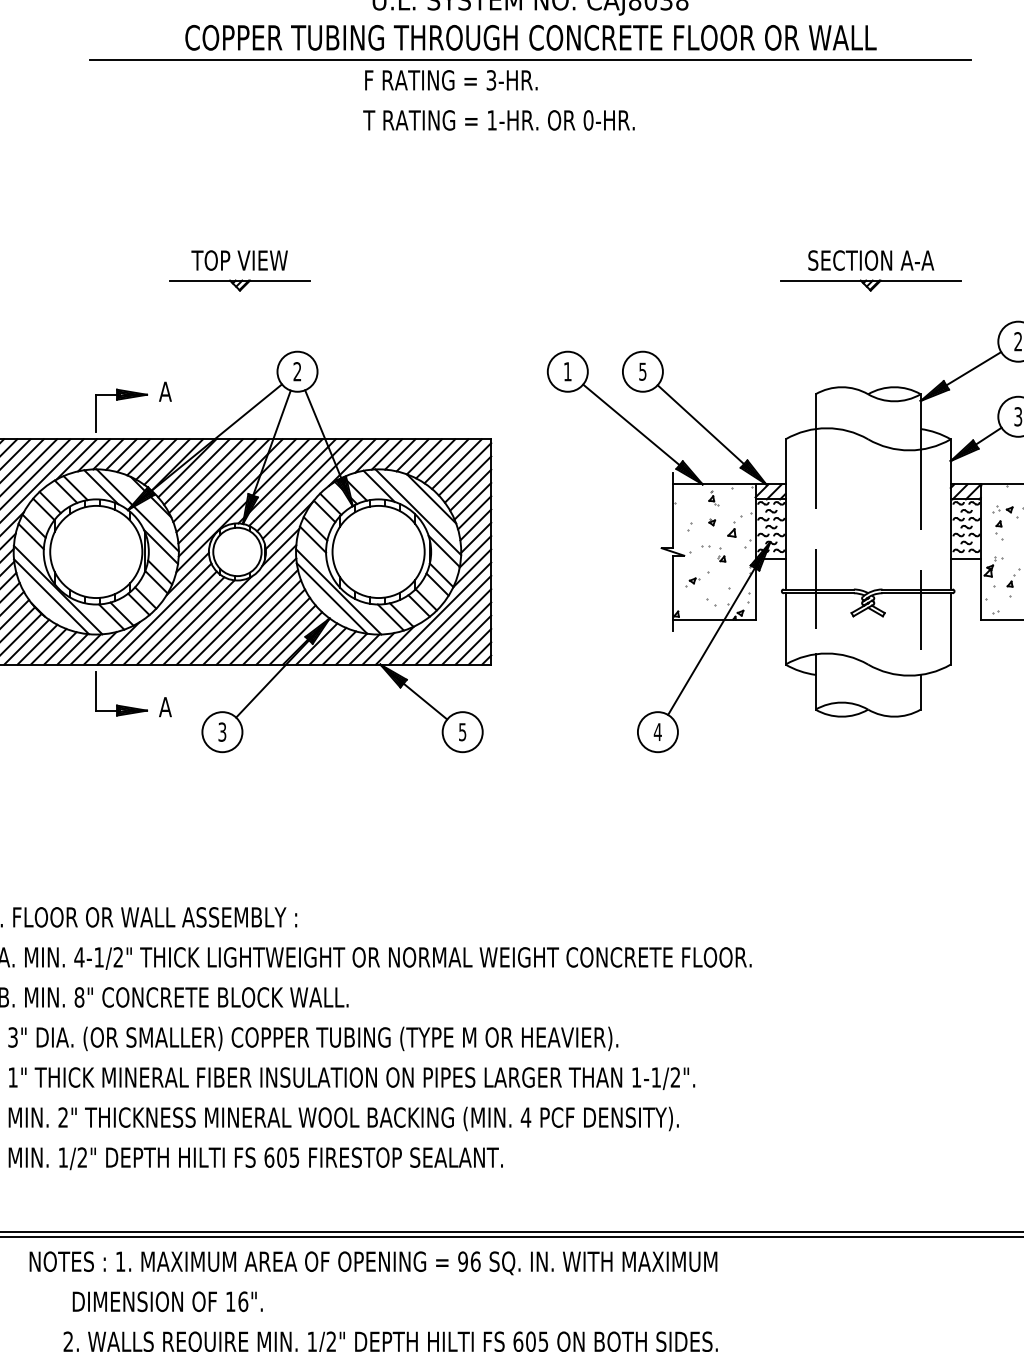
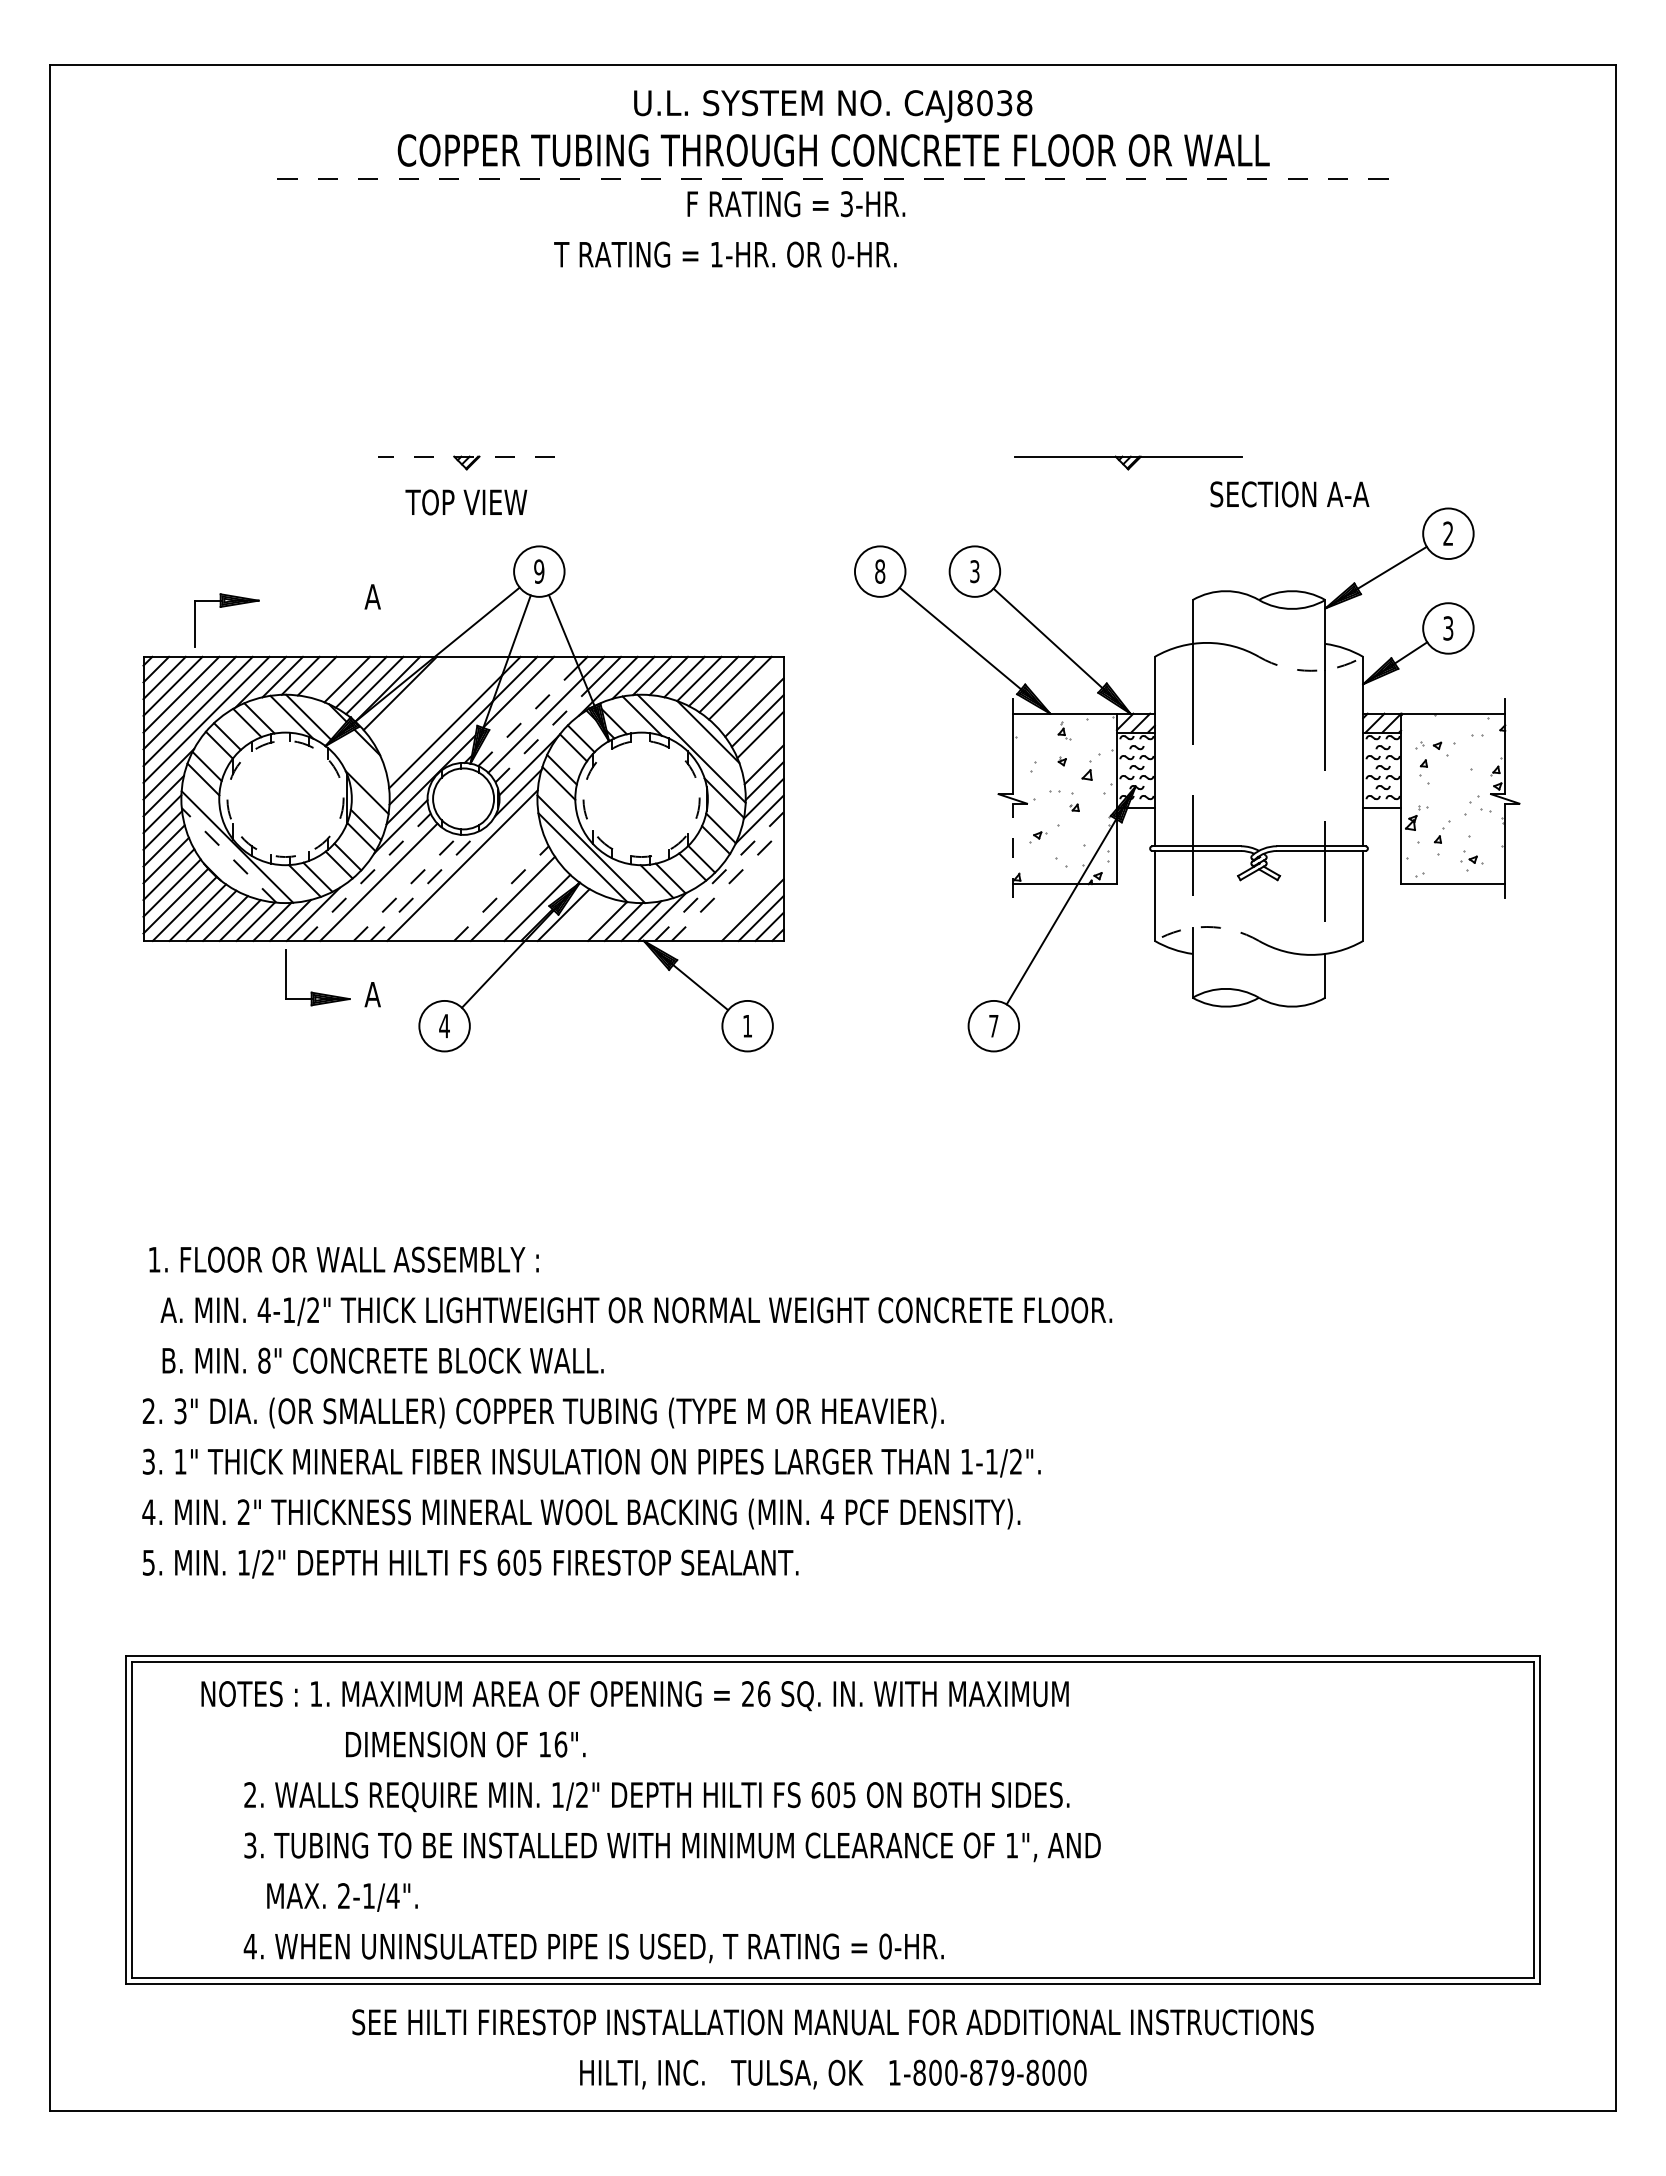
line: (530, 60) -> (833, 178), solid -> dashed
text: (451, 80) -> (796, 204), moved
text: (499, 120) -> (725, 254), moved
text: (239, 260) -> (466, 502), moved
text: (870, 260) -> (1289, 494), moved
line: (239, 280) -> (466, 456), solid -> dashed
part: (870, 285) -> (1128, 462), moved
text: (297, 371) -> (539, 571), 2 -> 9
text: (568, 371) -> (880, 571), 1 -> 8
text: (642, 371) -> (974, 571), 5 -> 3
part: (120, 400) -> (224, 607), moved
arc: (909, 450) -> (1311, 670), solid -> dashed
line: (133, 455) -> (332, 677), removed
line: (464, 469) -> (750, 694), removed
line: (196, 471) -> (412, 697), removed
line: (205, 475) -> (423, 702), removed
line: (285, 475) -> (524, 702), removed
line: (214, 480) -> (434, 708), removed
line: (222, 485) -> (444, 715), removed
line: (288, 486) -> (528, 716), solid -> dashed
line: (300, 501) -> (542, 735), solid -> dashed
line: (474, 512) -> (762, 749), removed
line: (156, 528) -> (361, 769), removed
circle: (96, 551) -> (285, 798), solid -> dashed
circle: (378, 551) -> (641, 798), solid -> dashed
line: (672, 592) -> (1012, 850), solid -> dashed
line: (51, 596) -> (229, 855), solid -> dashed
line: (242, 611) -> (470, 873), removed
line: (440, 613) -> (719, 876), solid -> dashed
line: (161, 614) -> (367, 877), solid -> dashed
line: (250, 616) -> (479, 880), removed
line: (447, 619) -> (728, 884), solid -> dashed
line: (180, 620) -> (391, 885), removed
line: (208, 620) -> (426, 885), solid -> dashed
line: (193, 622) -> (407, 887), solid -> dashed
line: (258, 622) -> (490, 887), removed
line: (267, 626) -> (501, 893), solid -> dashed
line: (453, 626) -> (735, 892), removed
line: (460, 633) -> (744, 901), removed
line: (285, 634) -> (524, 903), removed
line: (327, 645) -> (577, 917), removed
line: (339, 647) -> (592, 919), removed
arc: (826, 653) -> (1206, 927), solid -> dashed
text: (222, 731) -> (444, 1025), 3 -> 4
text: (462, 732) -> (747, 1026), 5 -> 1
text: (657, 732) -> (993, 1026), 4 -> 7
text: (462, 1262) -> (747, 1694), 96 -> 26
text: (167, 1301) -> (465, 1744), moved

